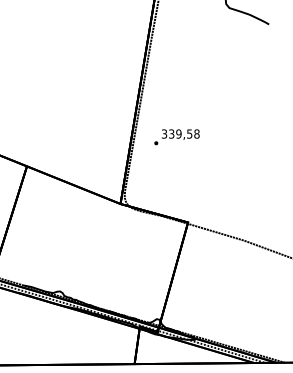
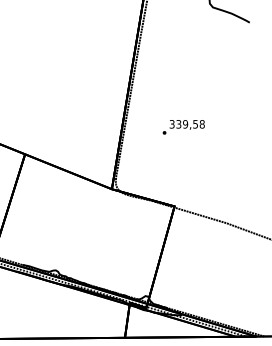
text: (176, 137) -> (183, 127), moved

